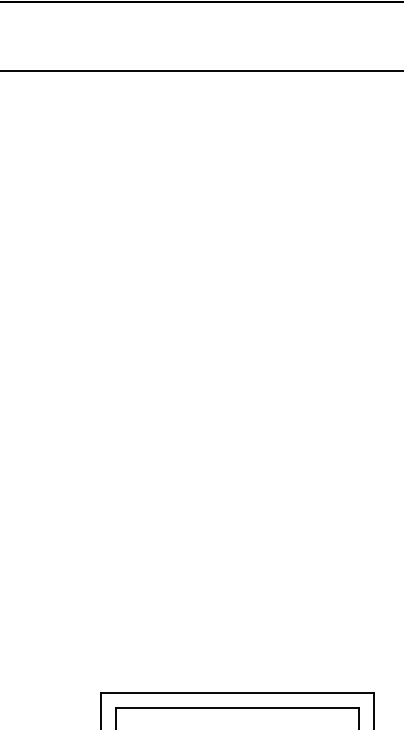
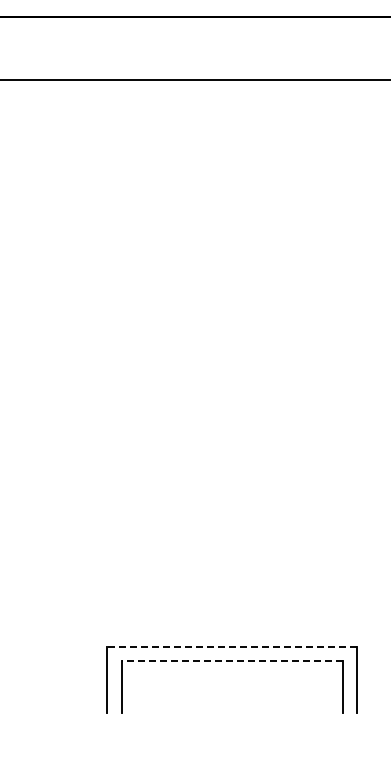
line: (237, 692) -> (232, 646), solid -> dashed
line: (237, 708) -> (232, 661), solid -> dashed

